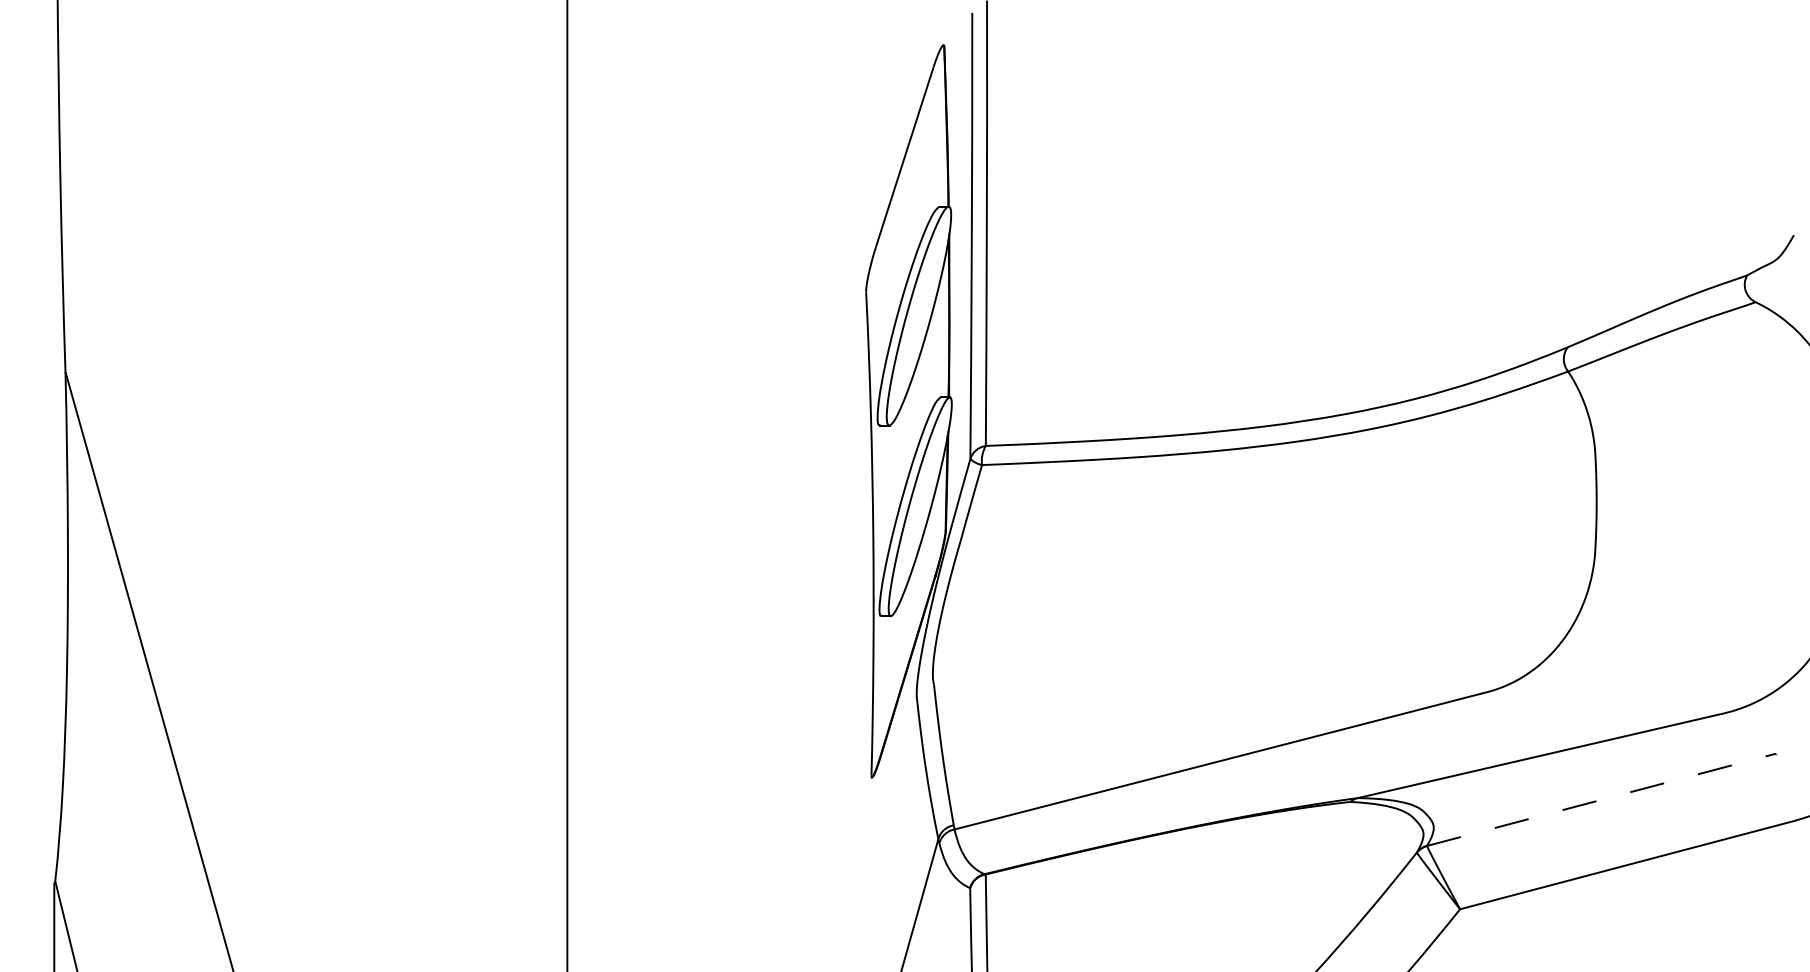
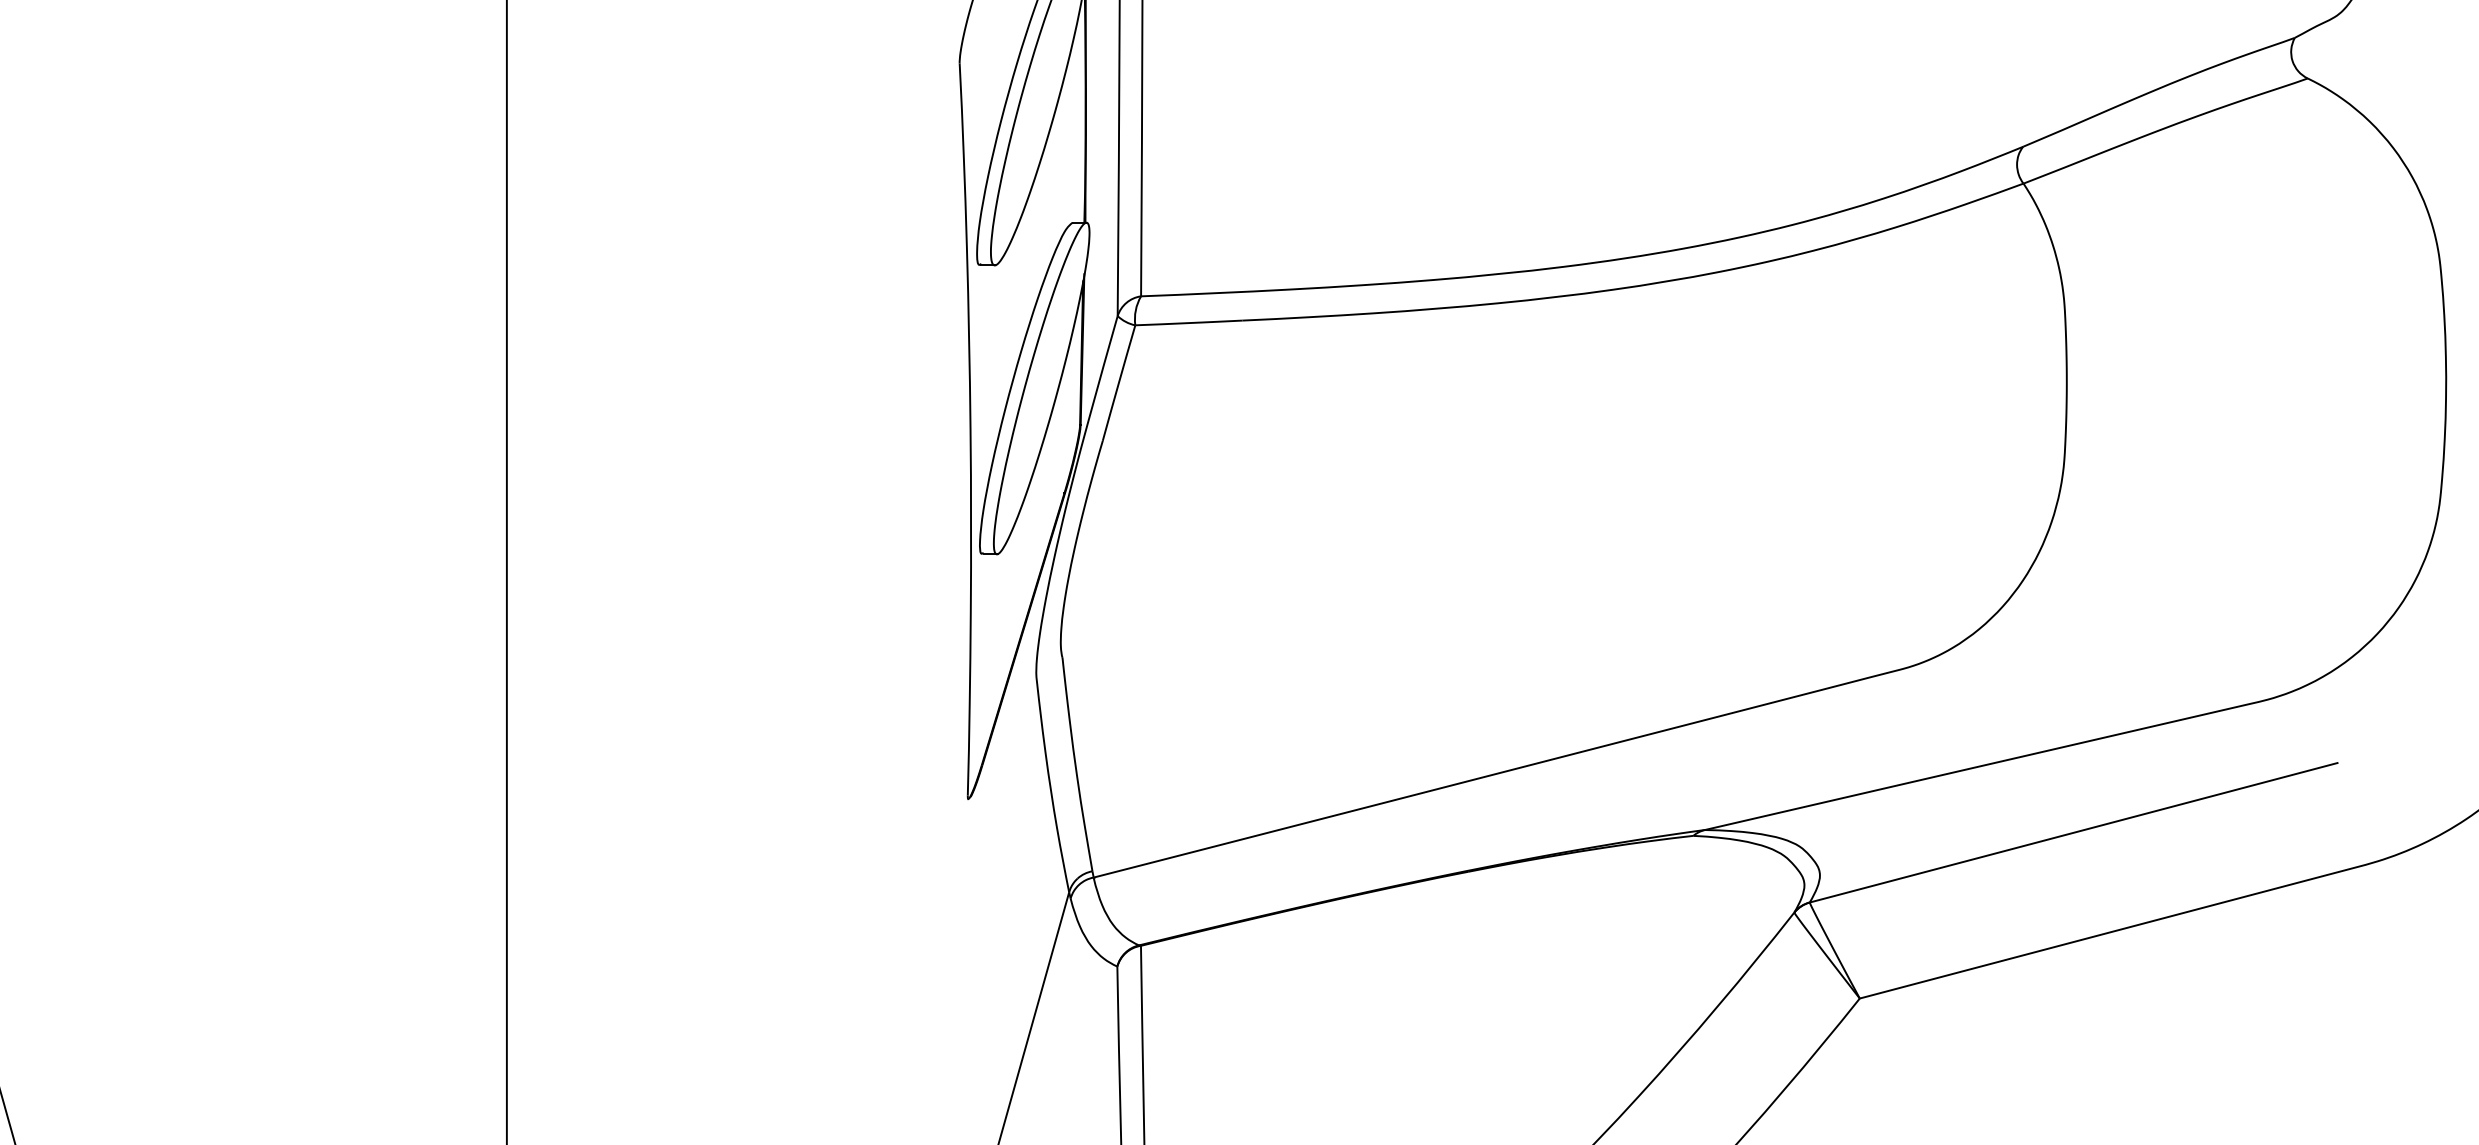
line: (1601, 799) -> (2074, 832), dashed -> solid

